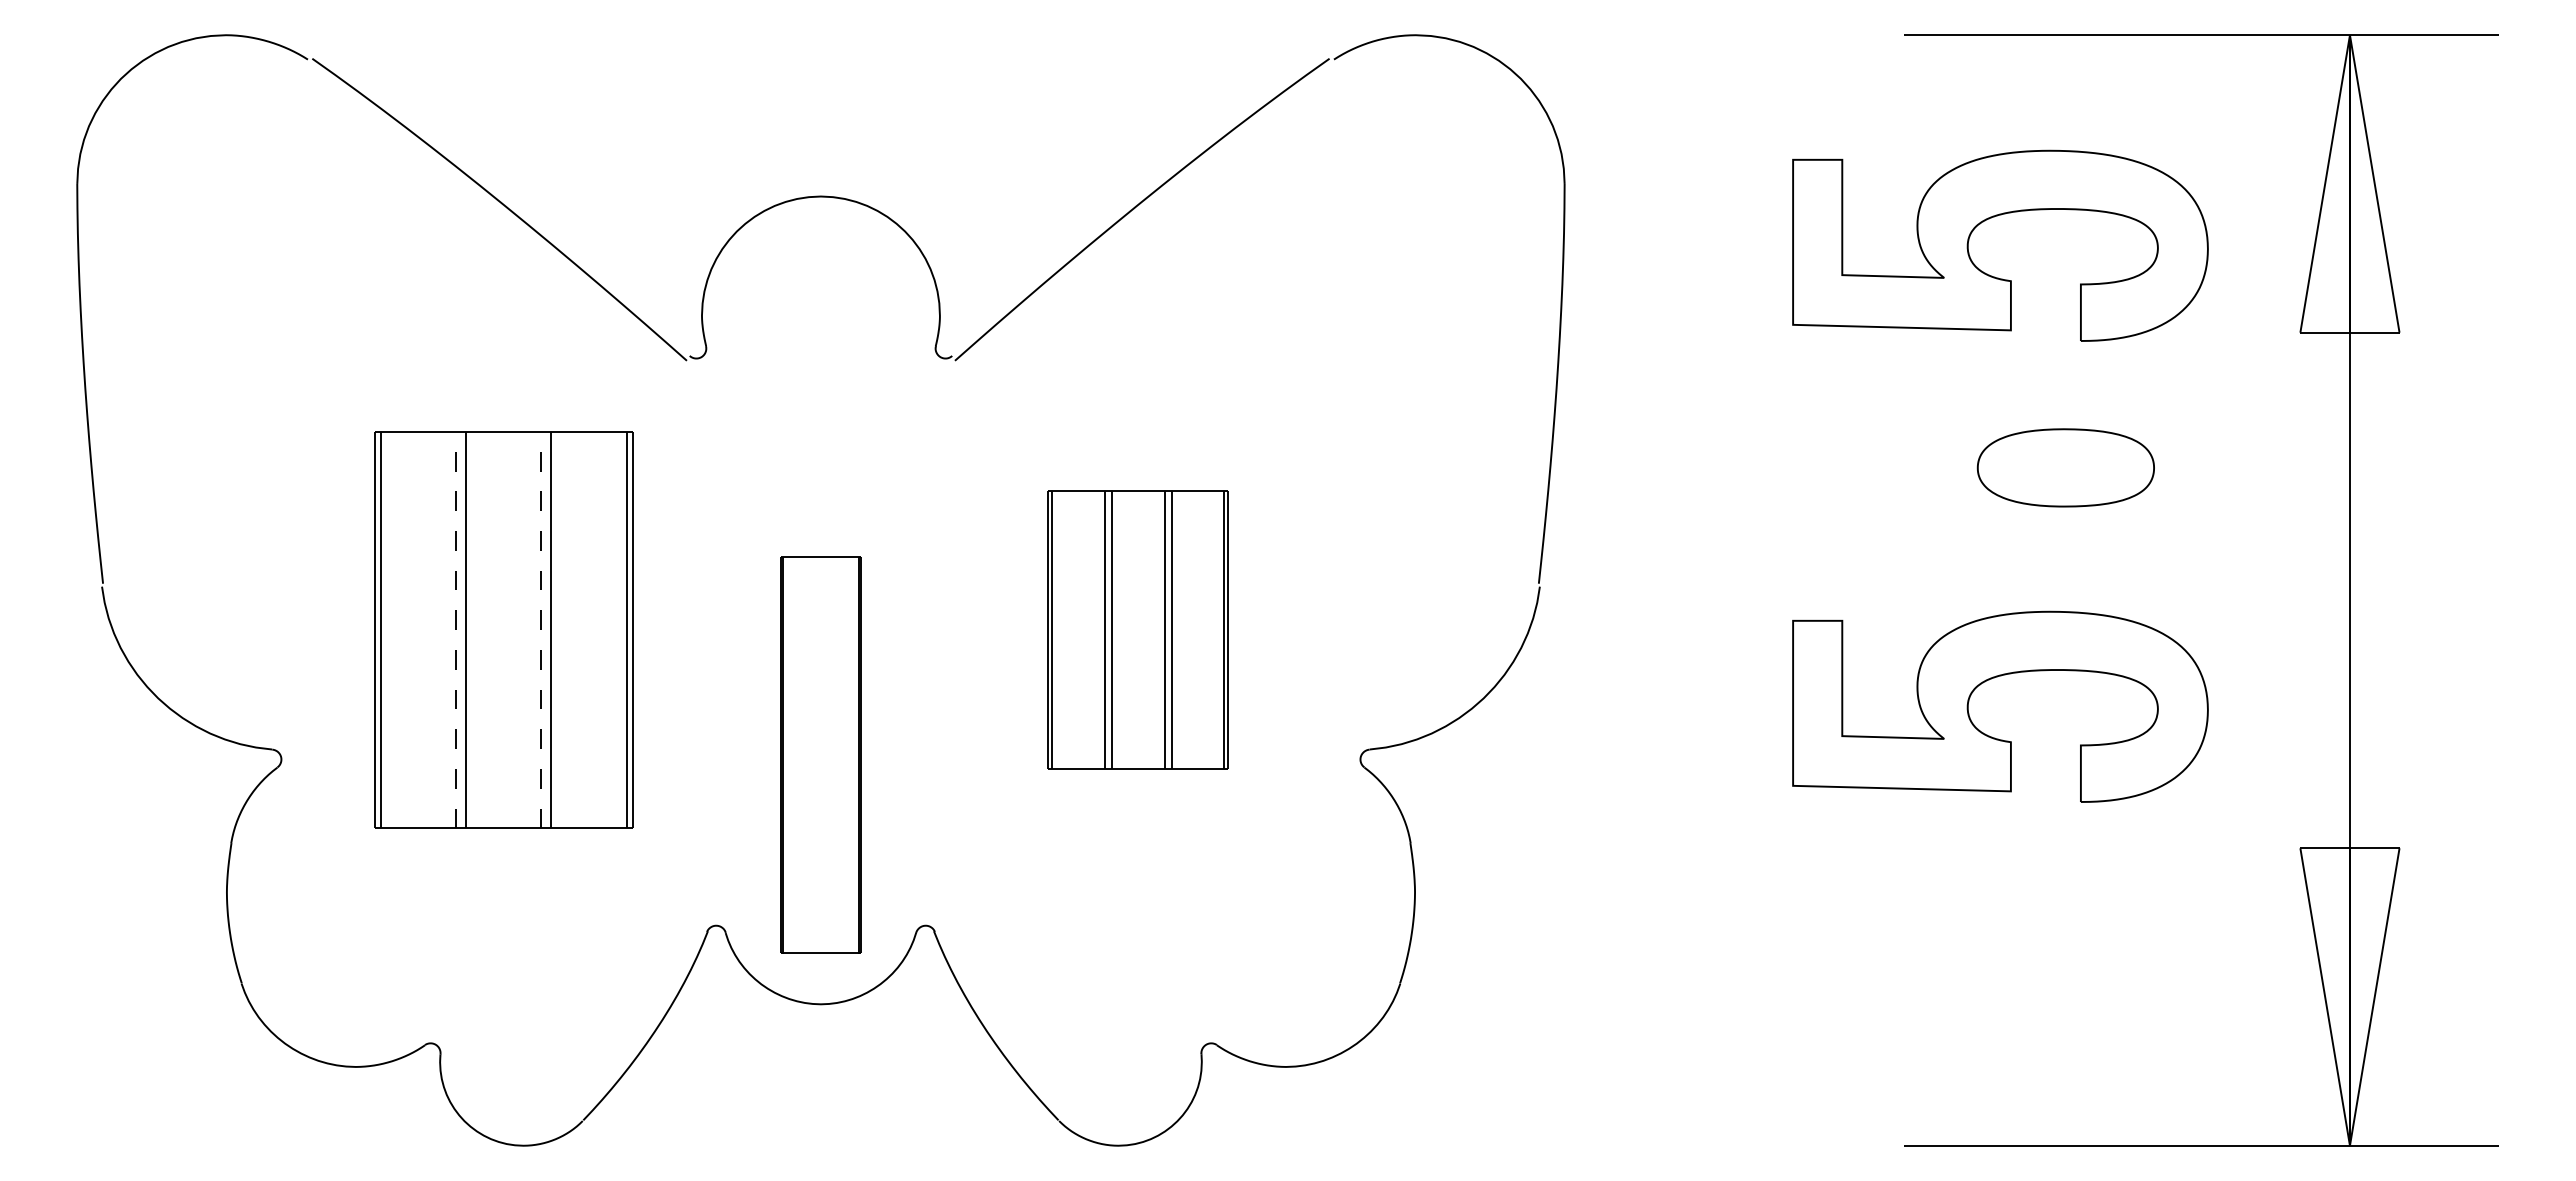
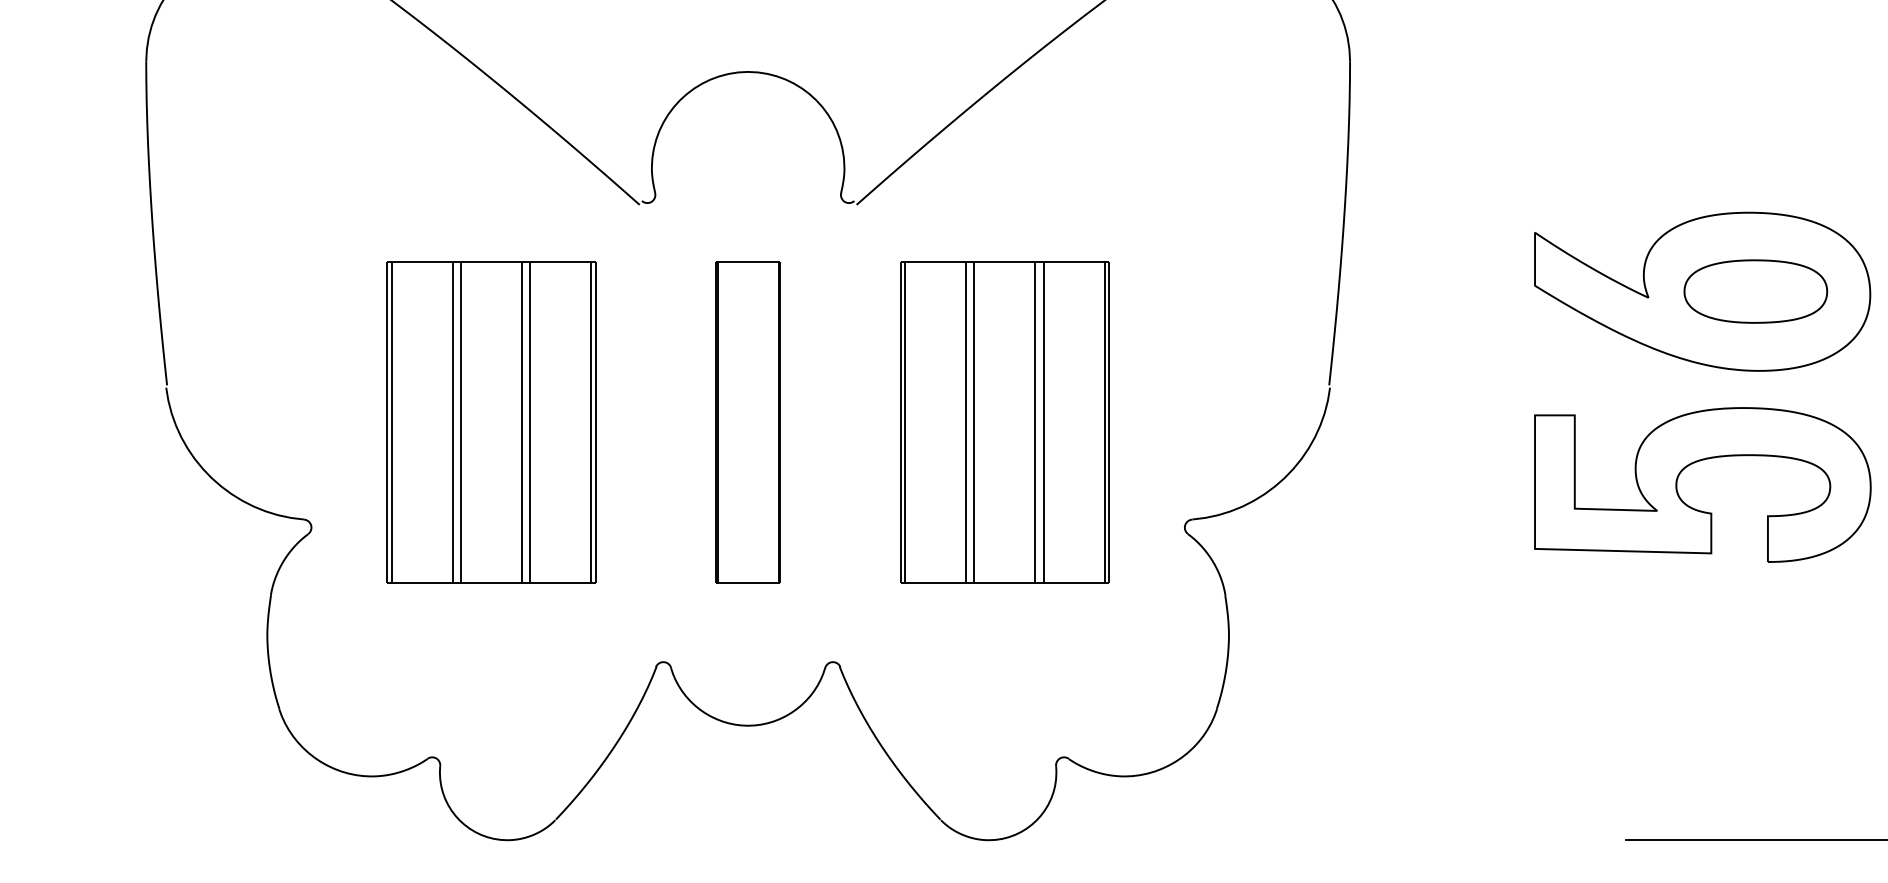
part: (1989, 219) -> (1693, 90), removed
part: (2000, 467) -> (1702, 291), added
line: (456, 629) -> (453, 422), dashed -> solid
line: (541, 629) -> (521, 422), dashed -> solid
part: (1137, 629) -> (1004, 422), size x1.43
part: (820, 754) -> (747, 422), moved

